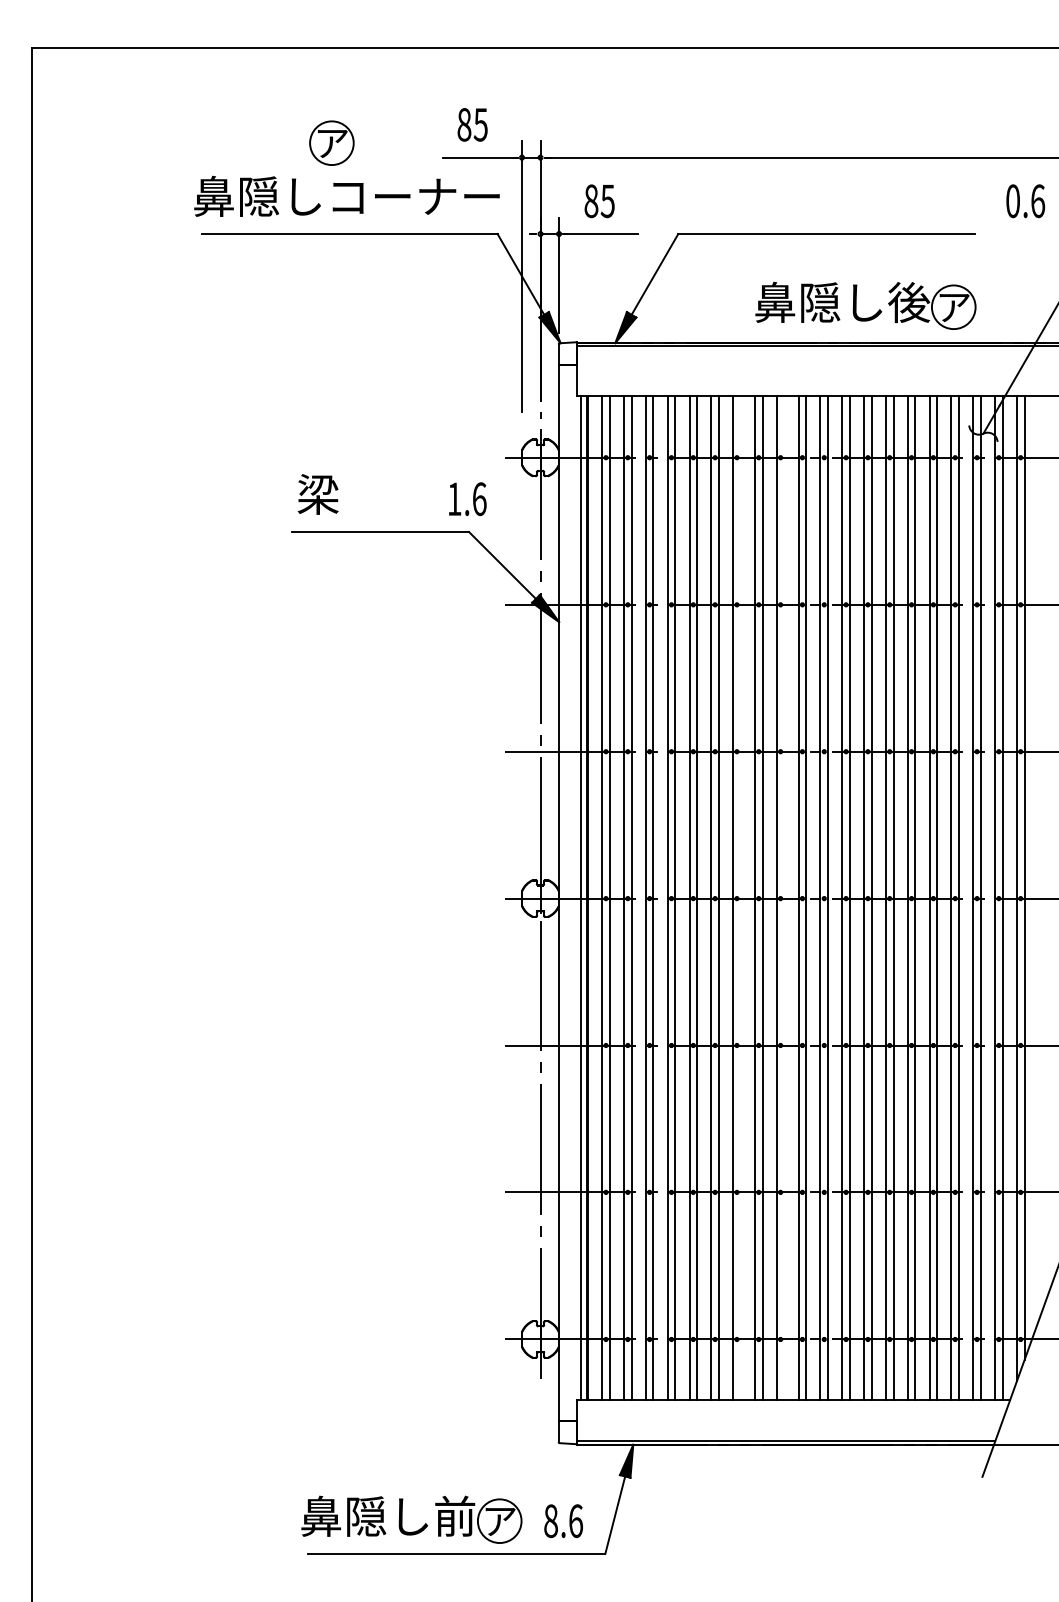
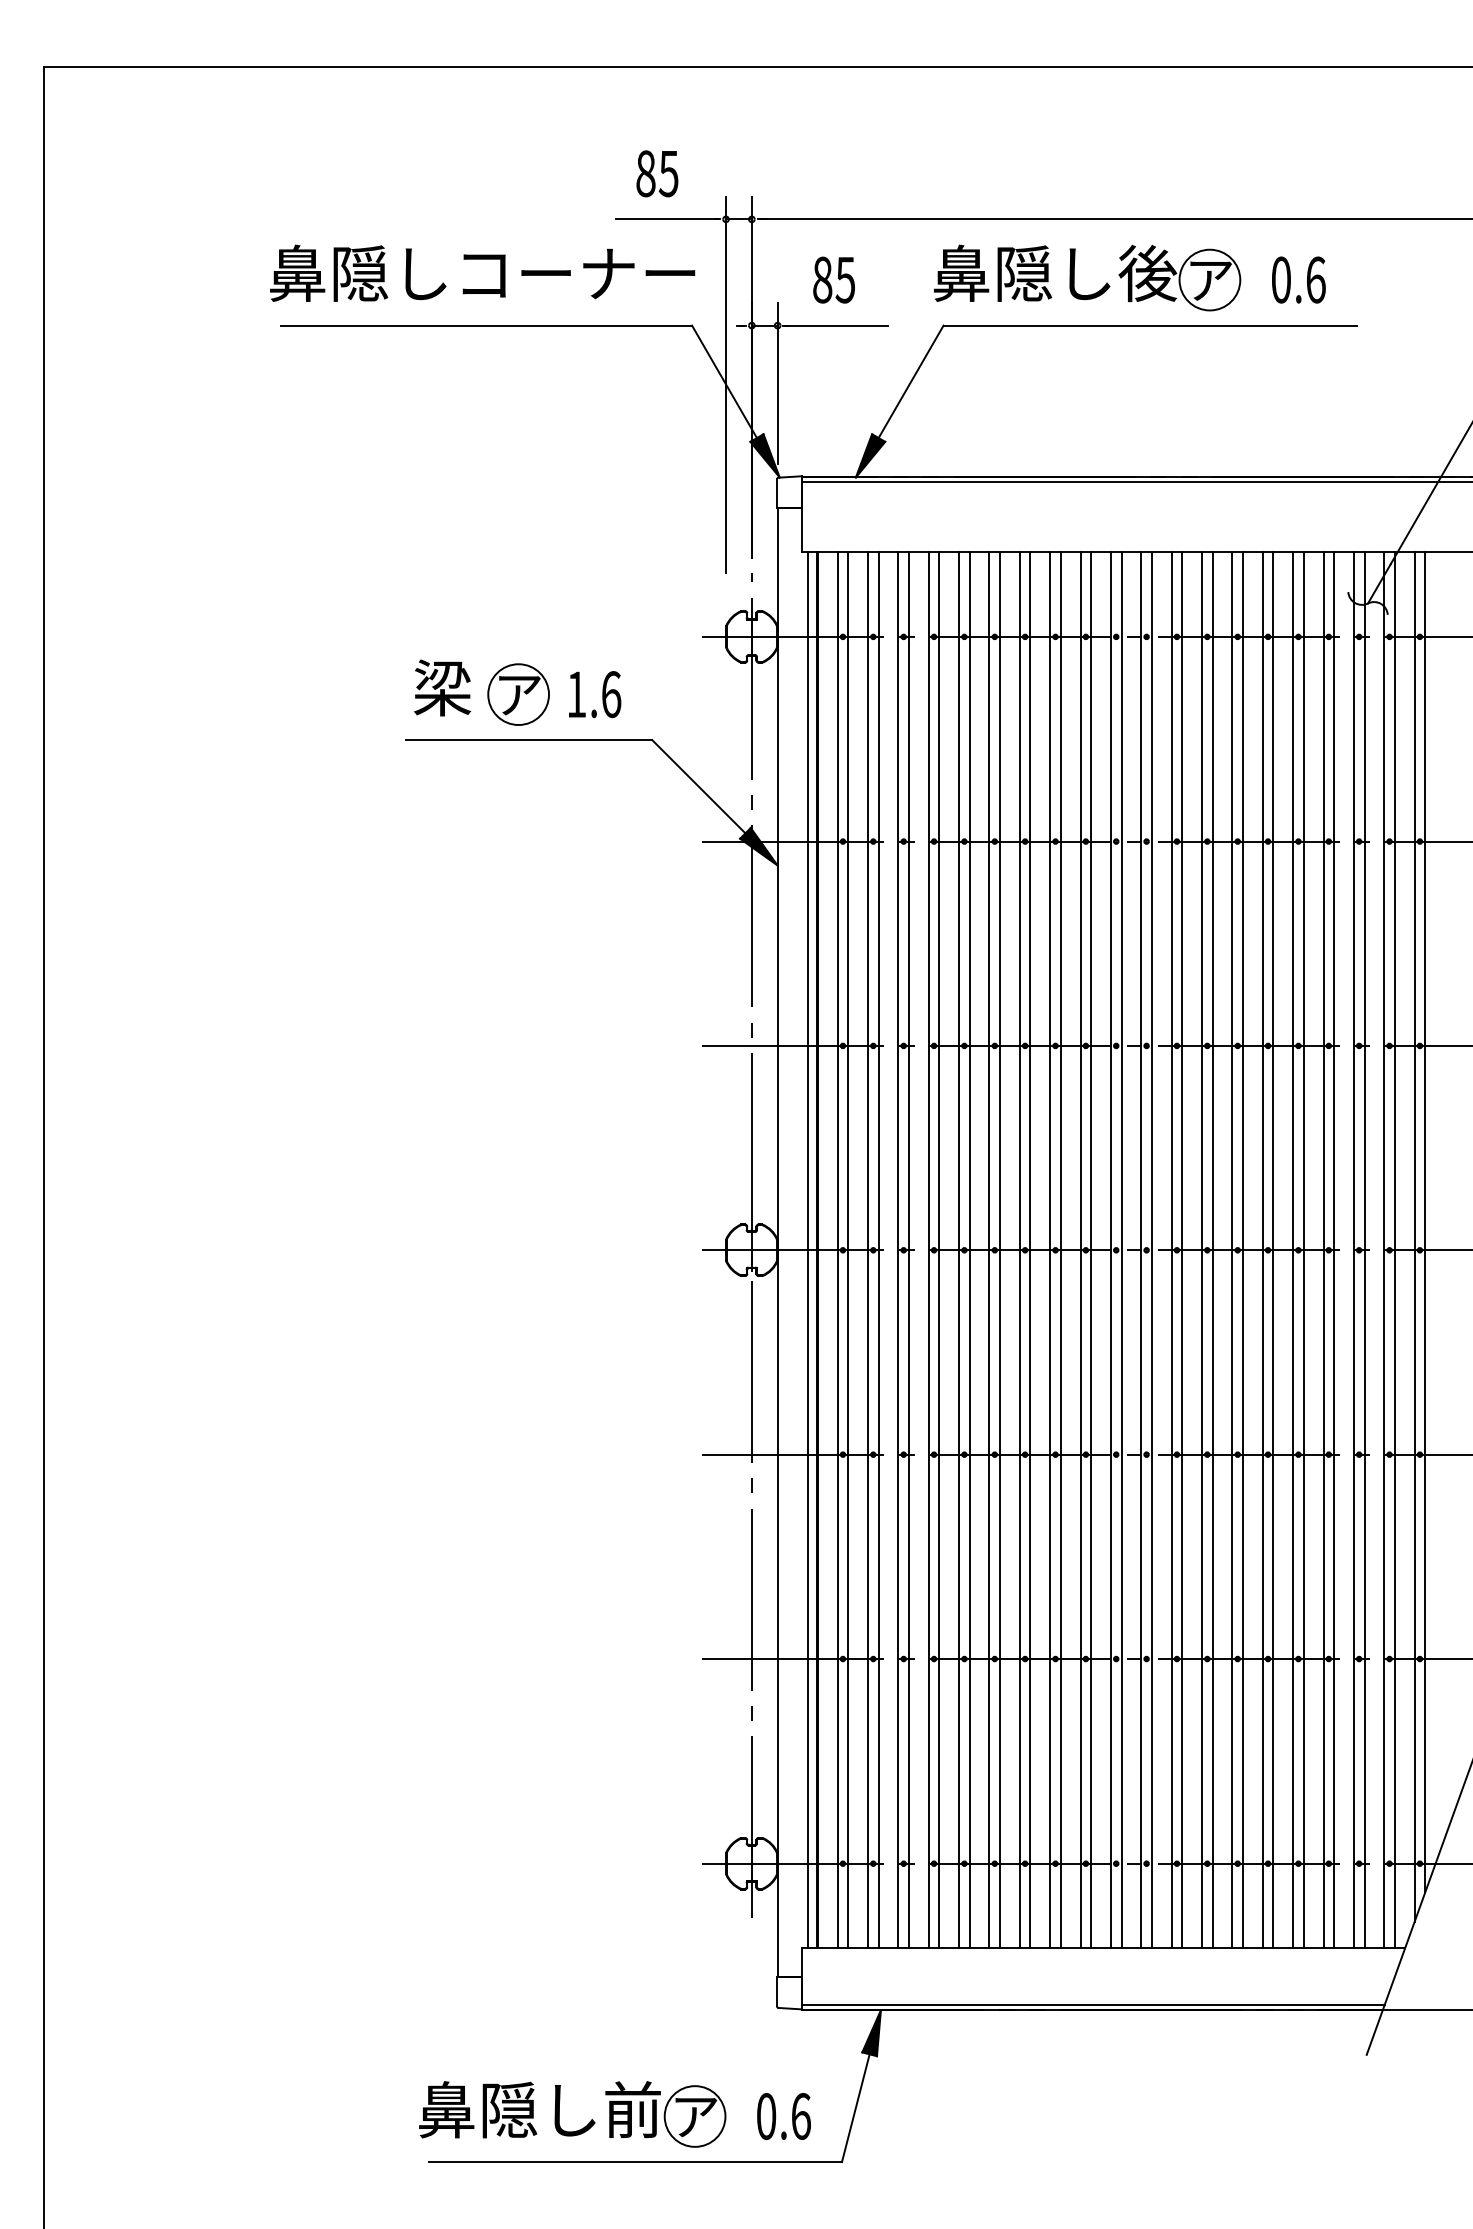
part: (331, 142) -> (518, 693), moved
text: (1025, 201) -> (1298, 280), moved
part: (856, 305) -> (1074, 277), moved
text: (467, 499) -> (594, 695), moved
line: (740, 898) -> (1030, 1250), added
line: (784, 898) -> (1091, 1250), added
text: (550, 1520) -> (765, 2115), 8.6 -> 0.6

